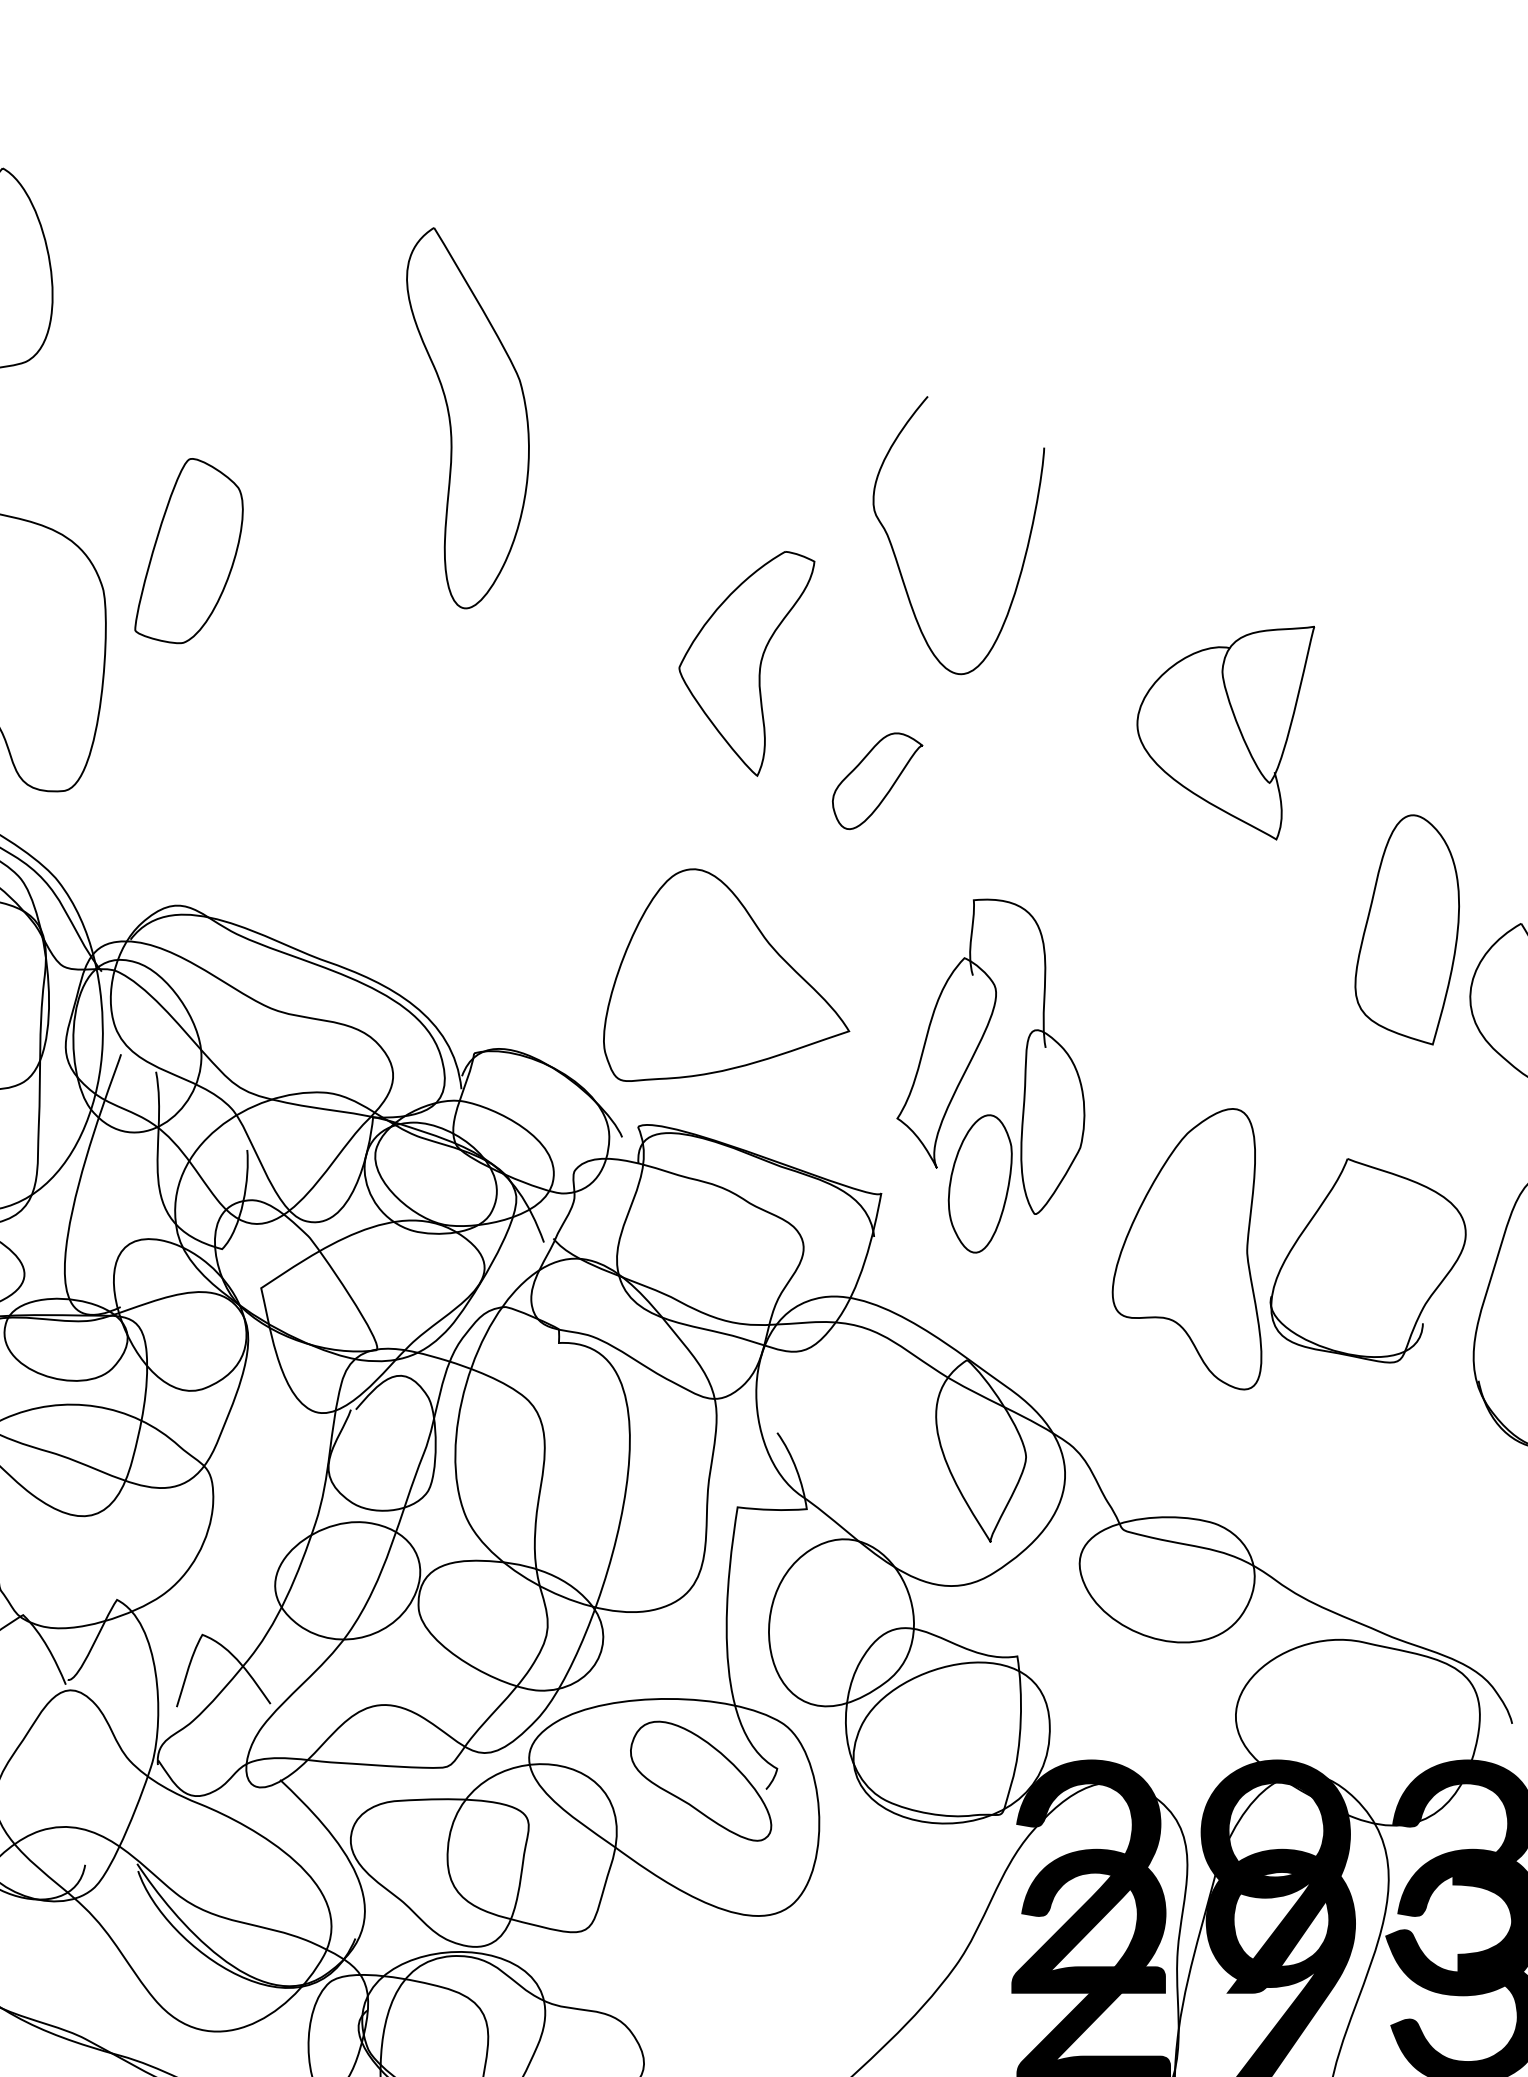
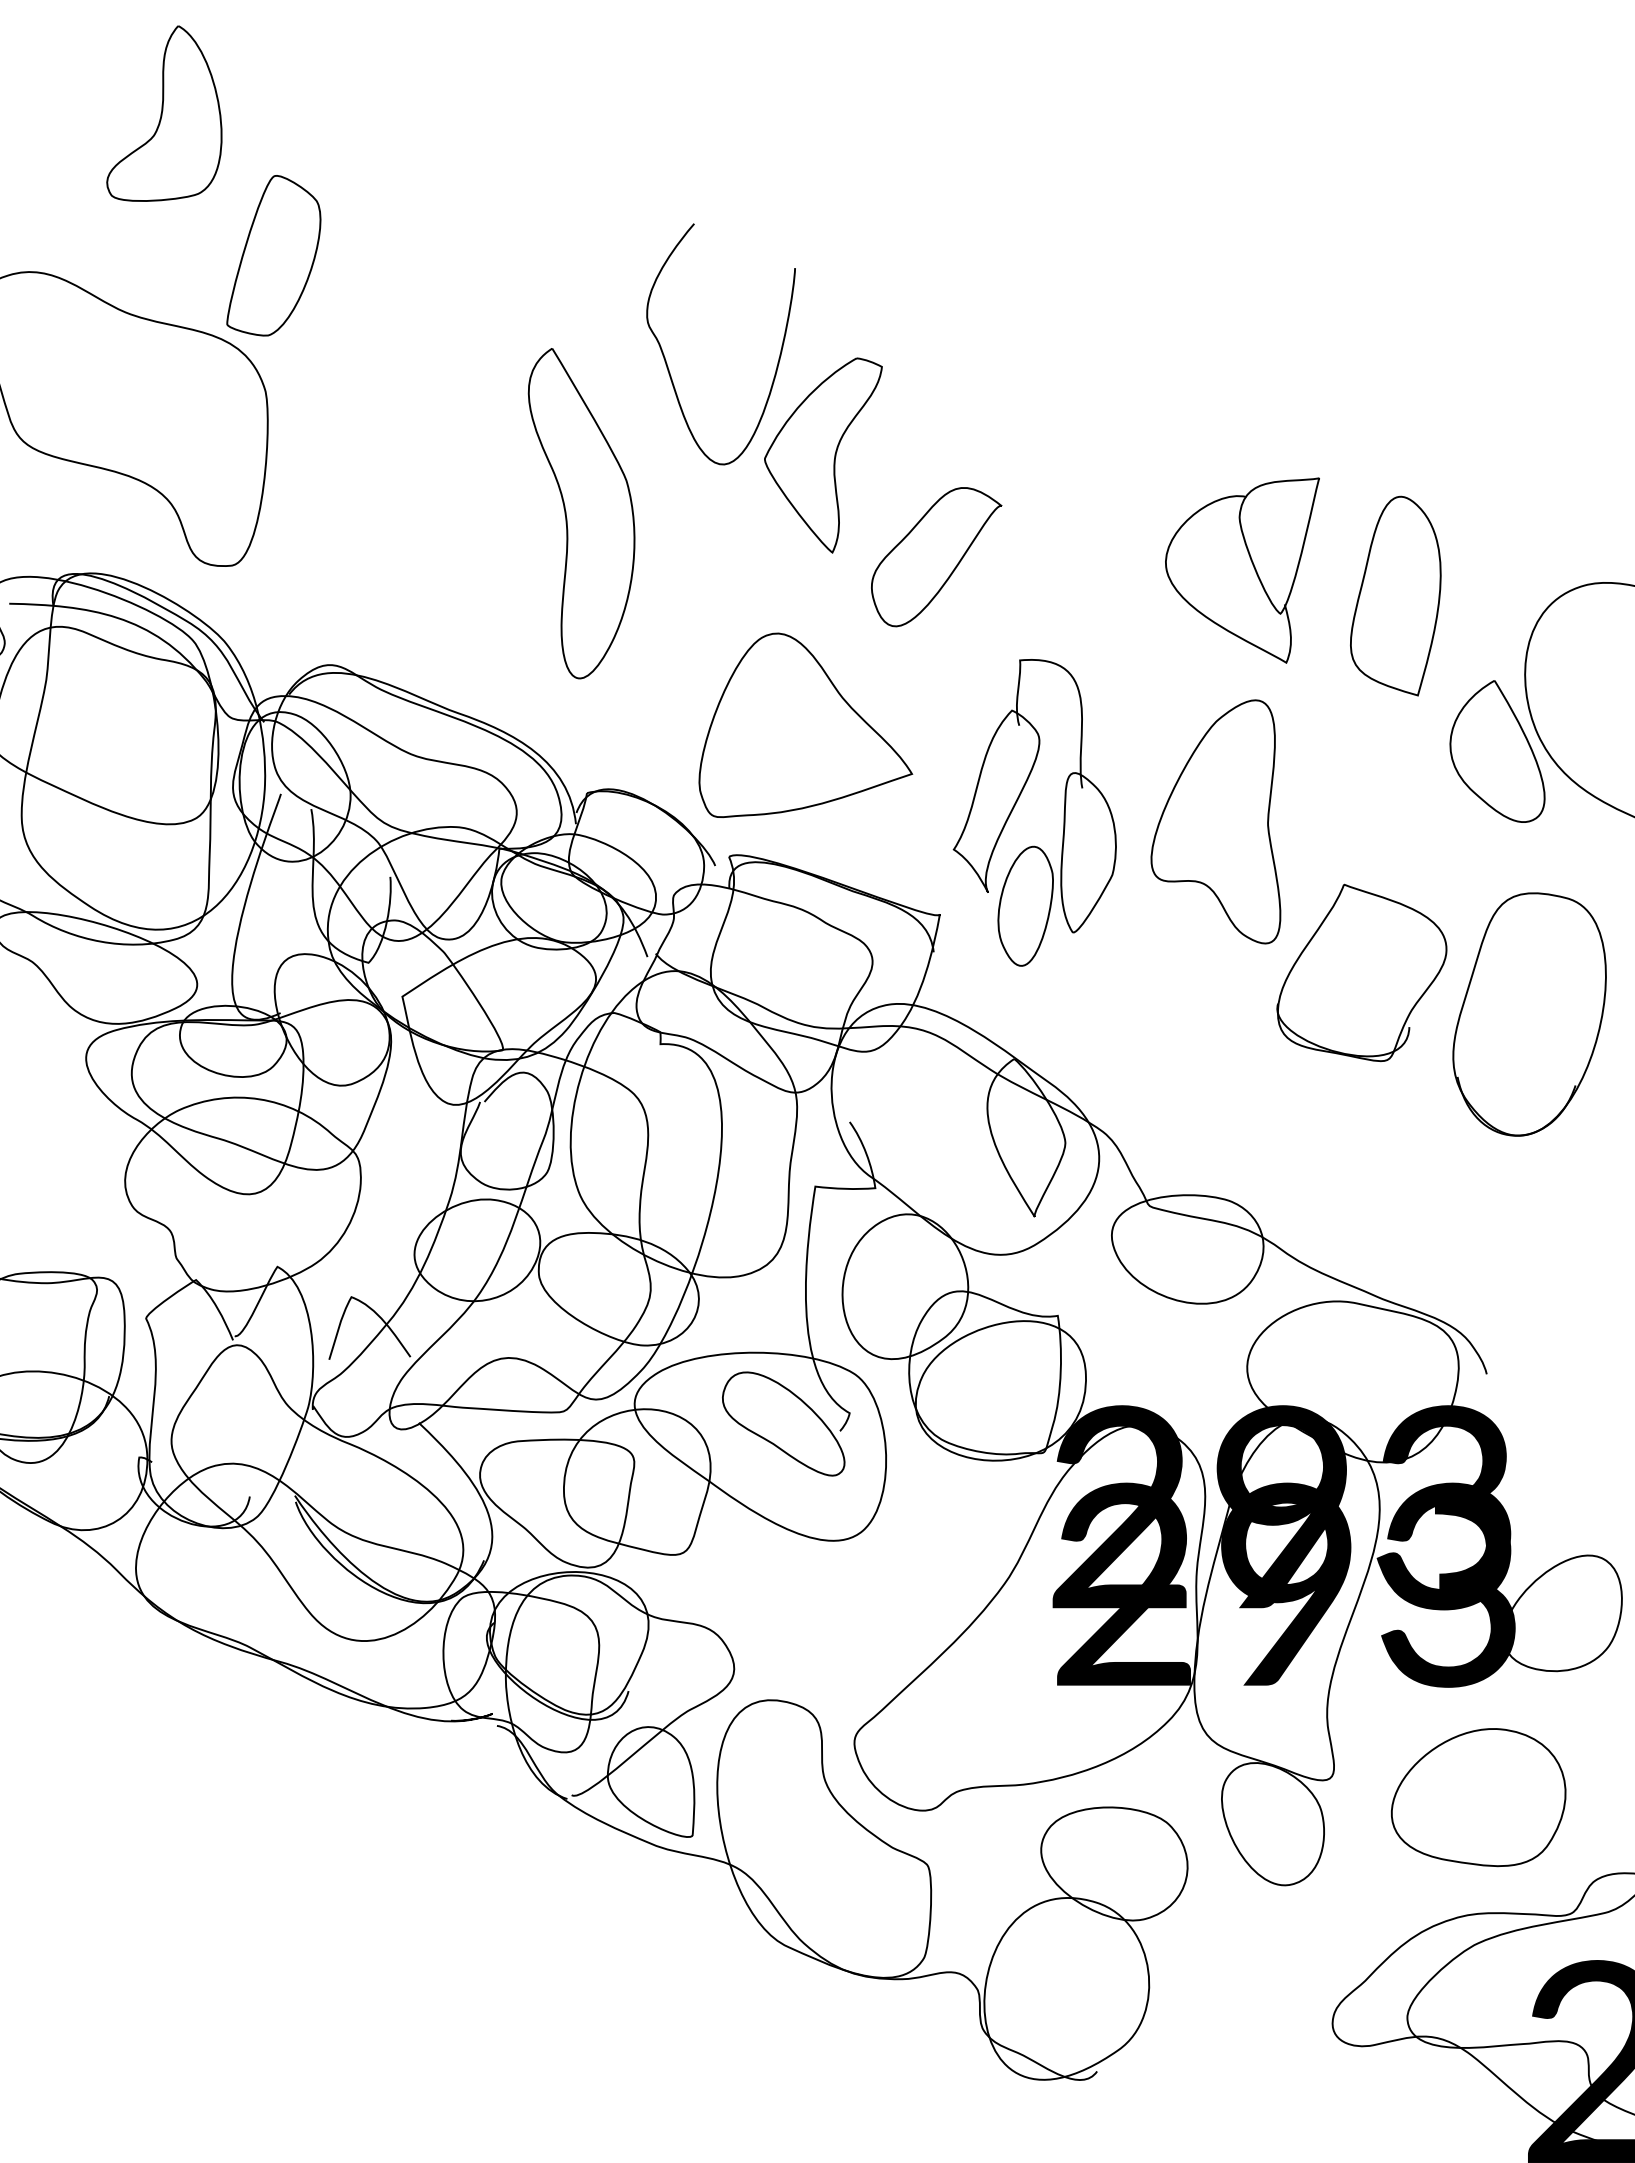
part: (467, 418) -> (581, 513), moved
part: (188, 550) -> (273, 255), moved
curve: (896, 557) -> (667, 363), moved
part: (1225, 733) -> (1242, 570), moved
part: (877, 781) -> (936, 557), size x1.67
part: (1406, 929) -> (1395, 595), moved
part: (1186, 1248) -> (1215, 821), moved

